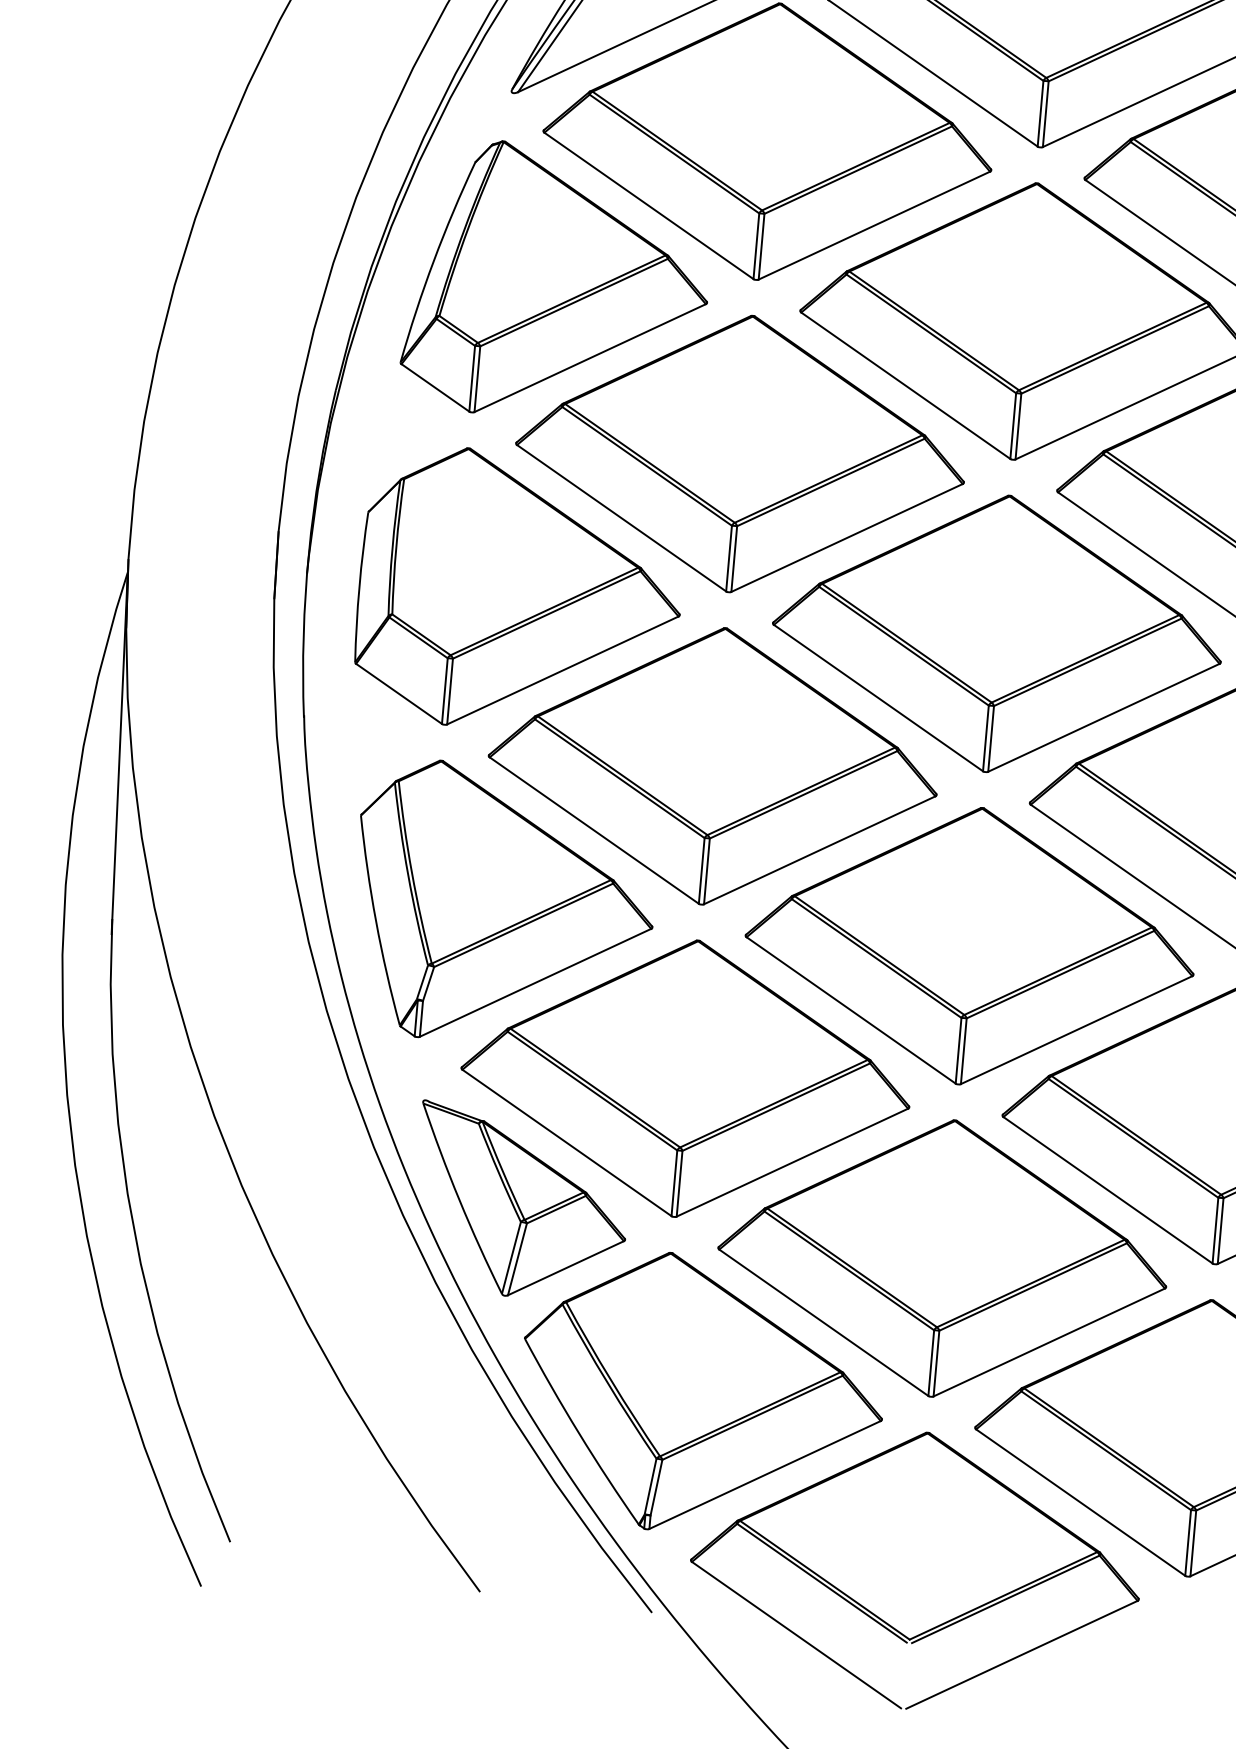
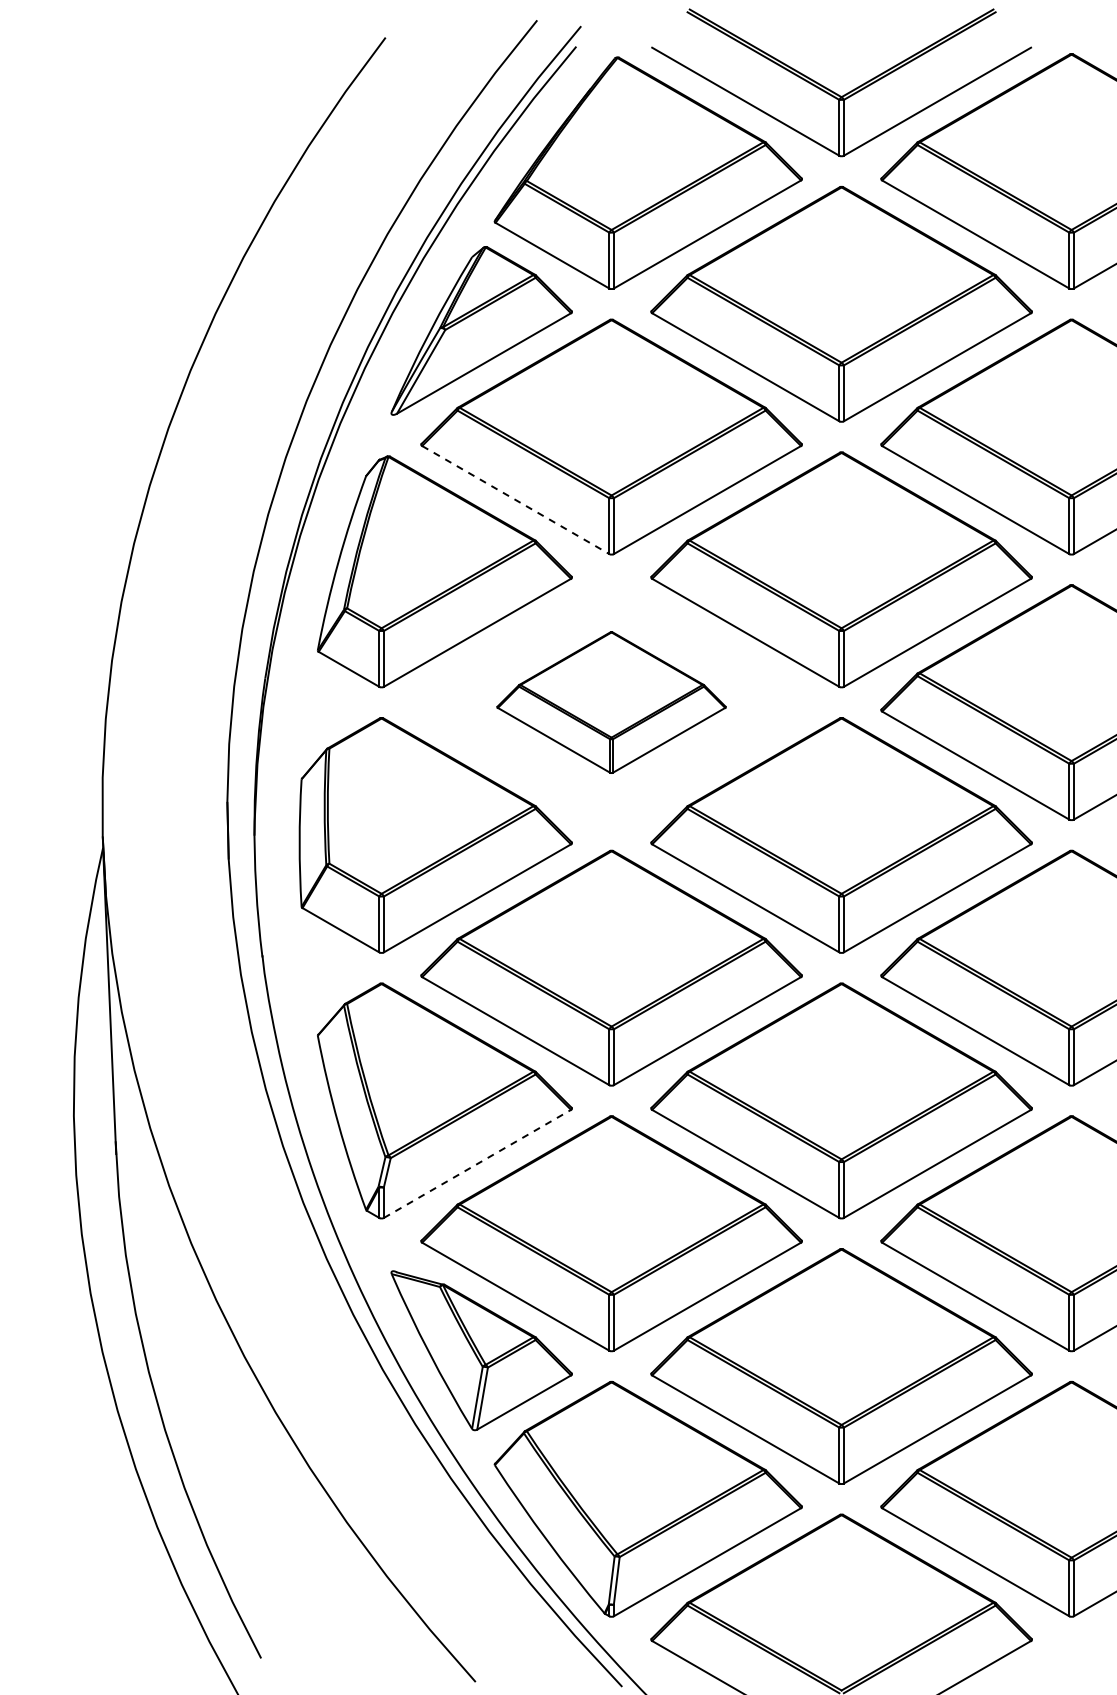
line: (649, 206) -> (516, 500), solid -> dashed
part: (740, 453) -> (611, 702), size x0.6
line: (535, 982) -> (477, 1163), solid -> dashed

